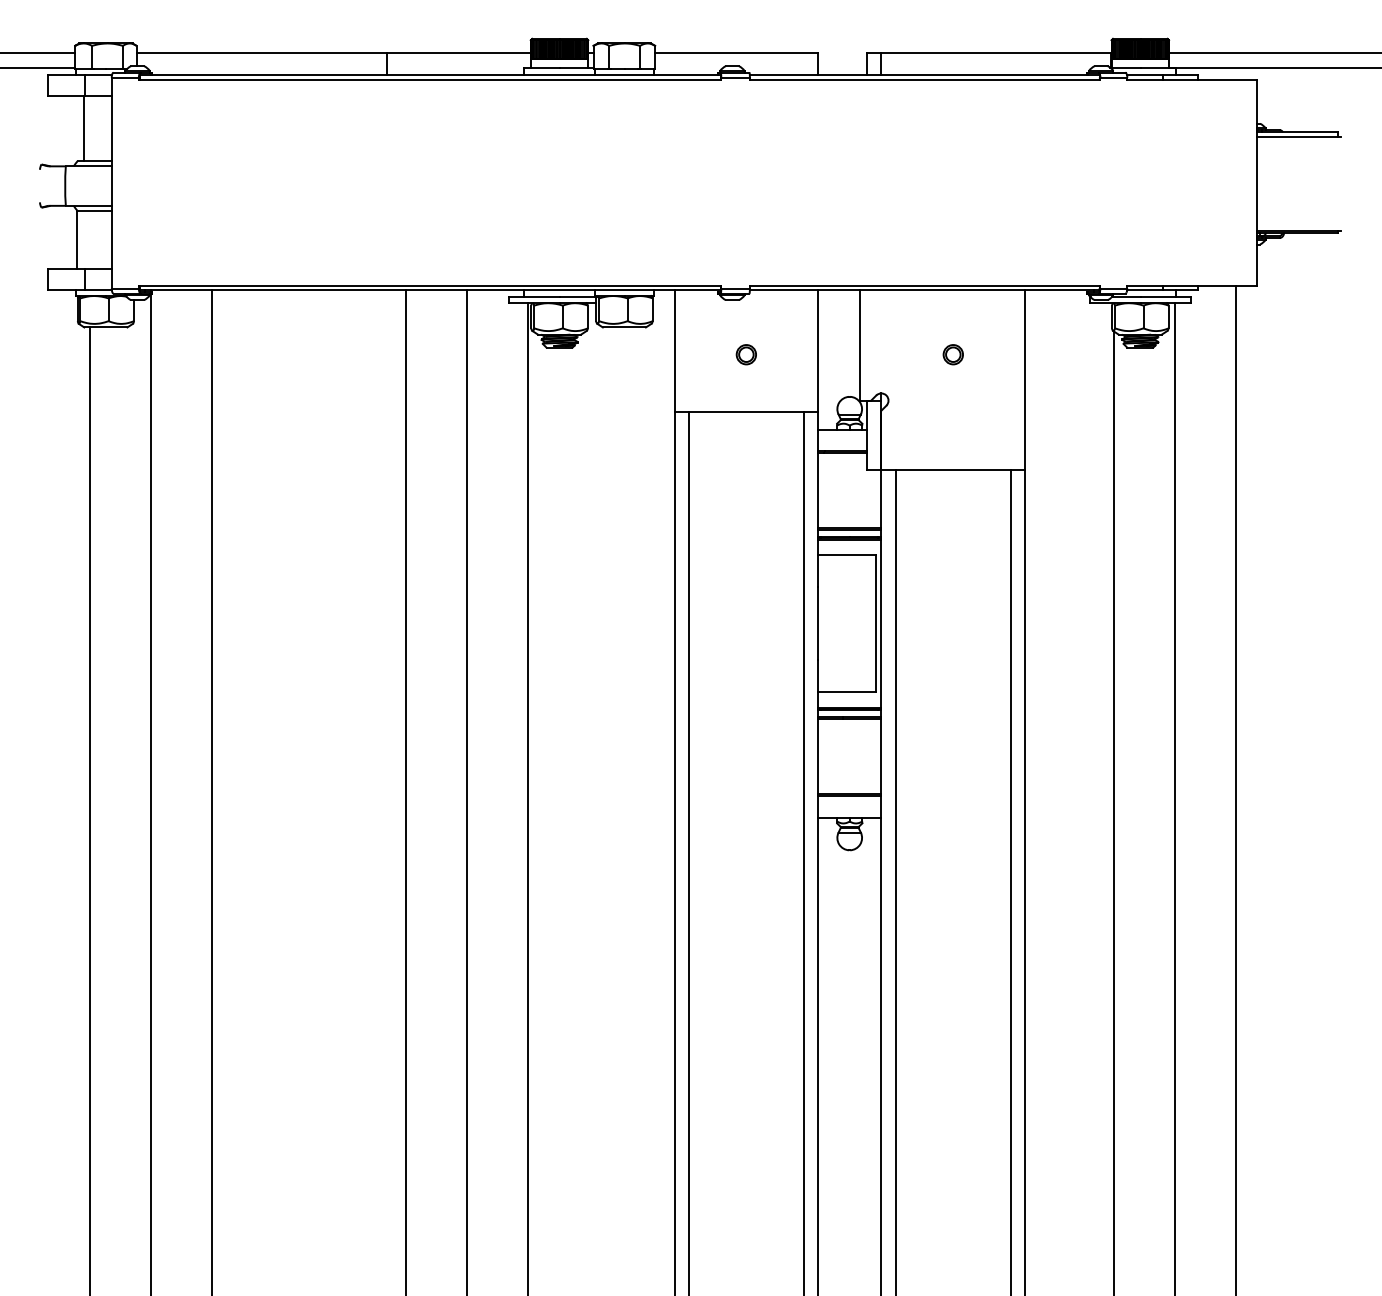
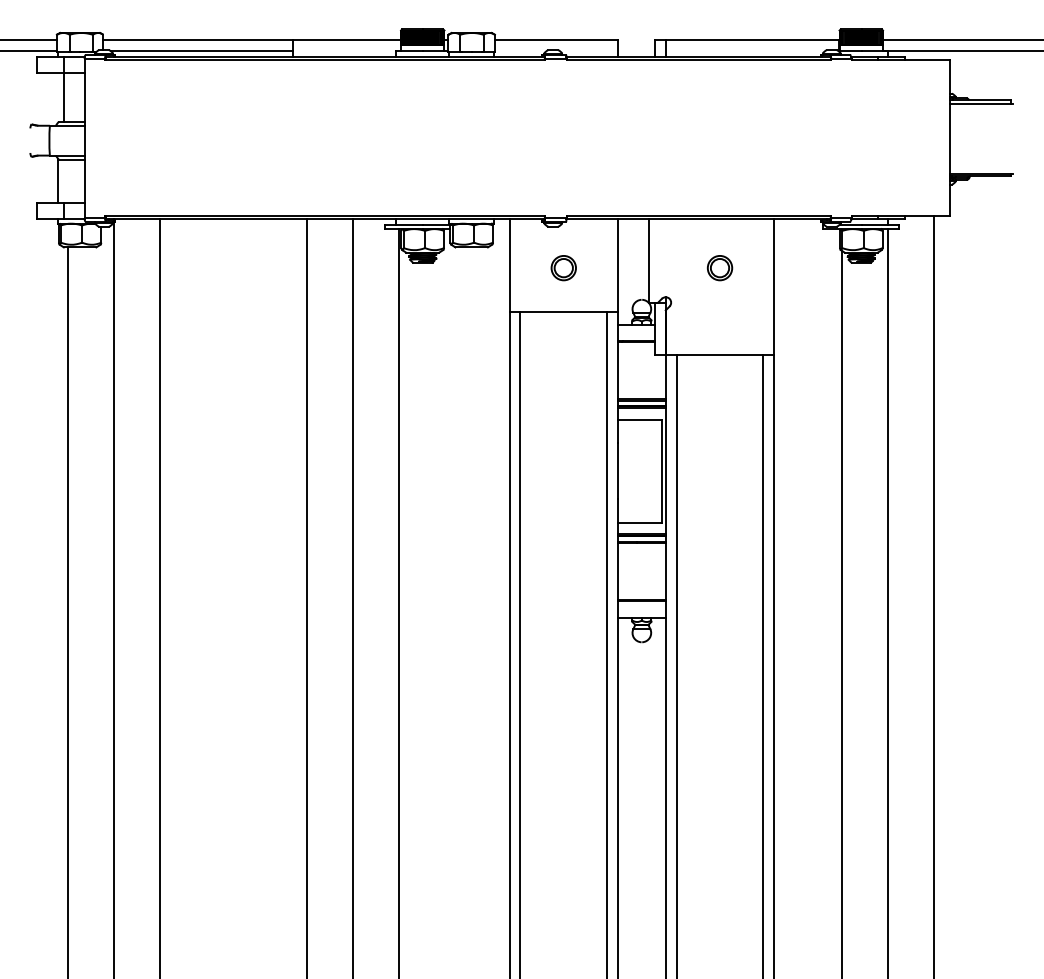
line: (266, 67) -> (201, 51), added
part: (746, 354) -> (563, 267), size x1.67
part: (953, 354) -> (720, 267), size x1.67

